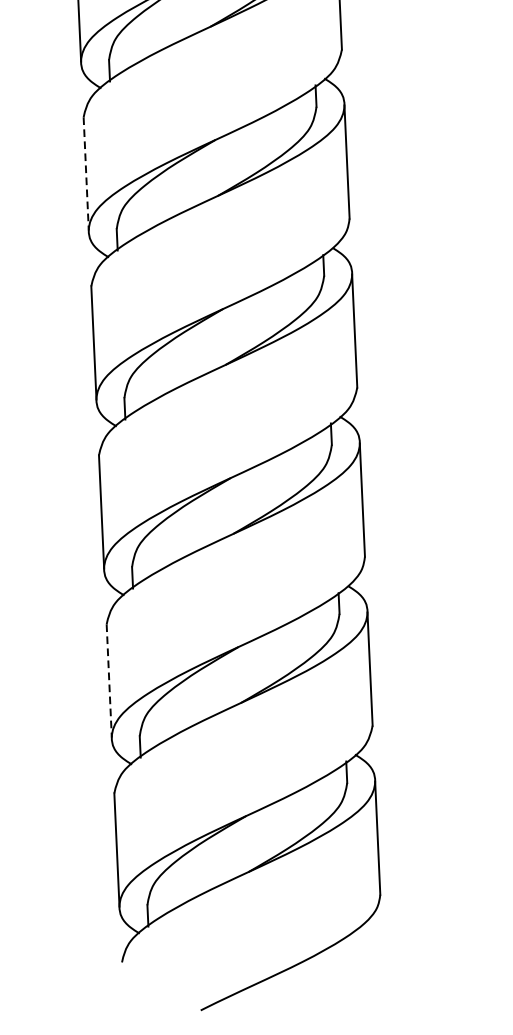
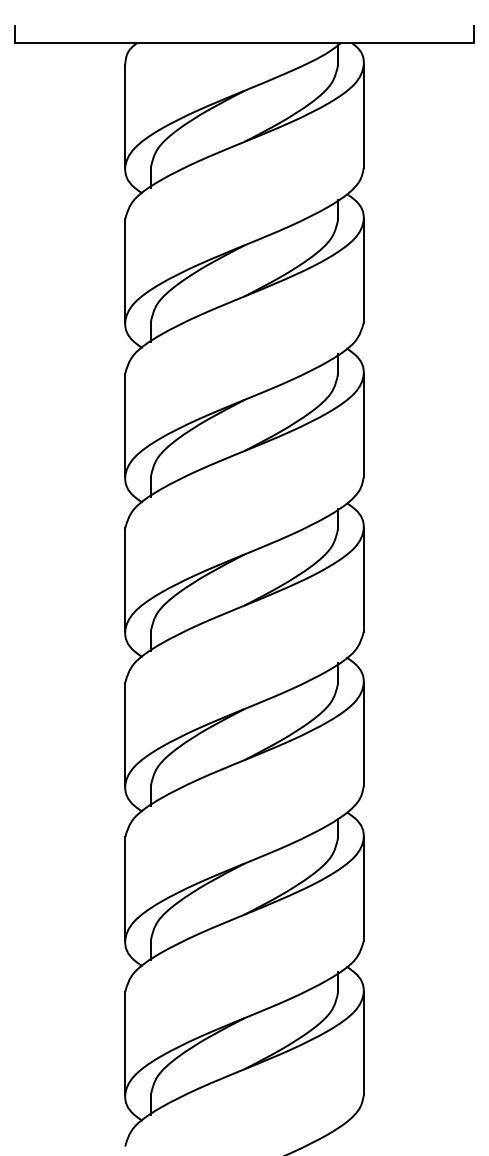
line: (86, 173) -> (125, 425), dashed -> solid
line: (109, 681) -> (125, 889), dashed -> solid

